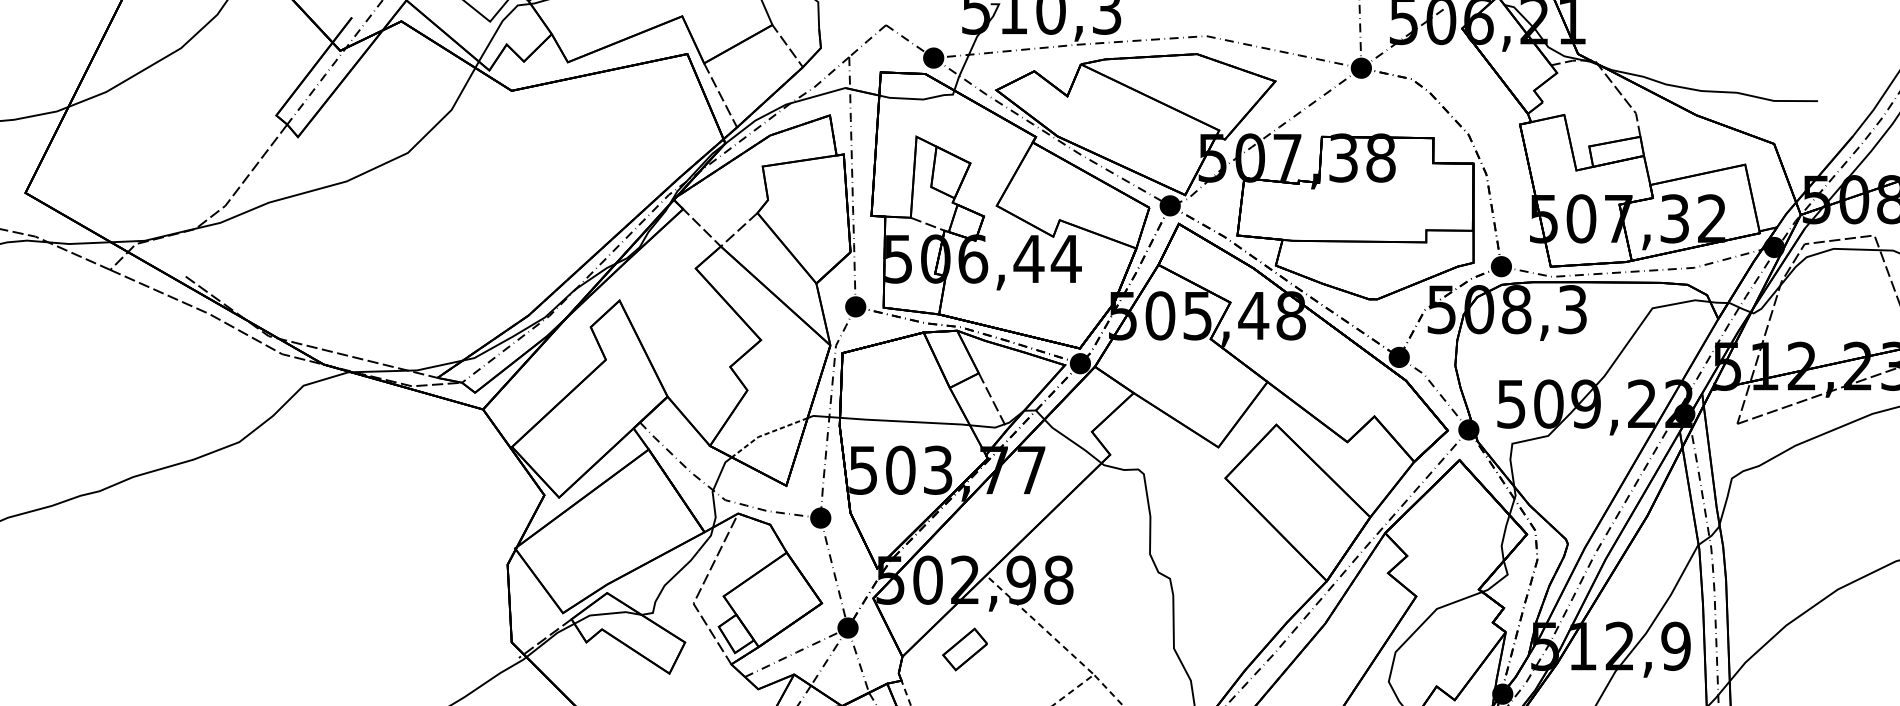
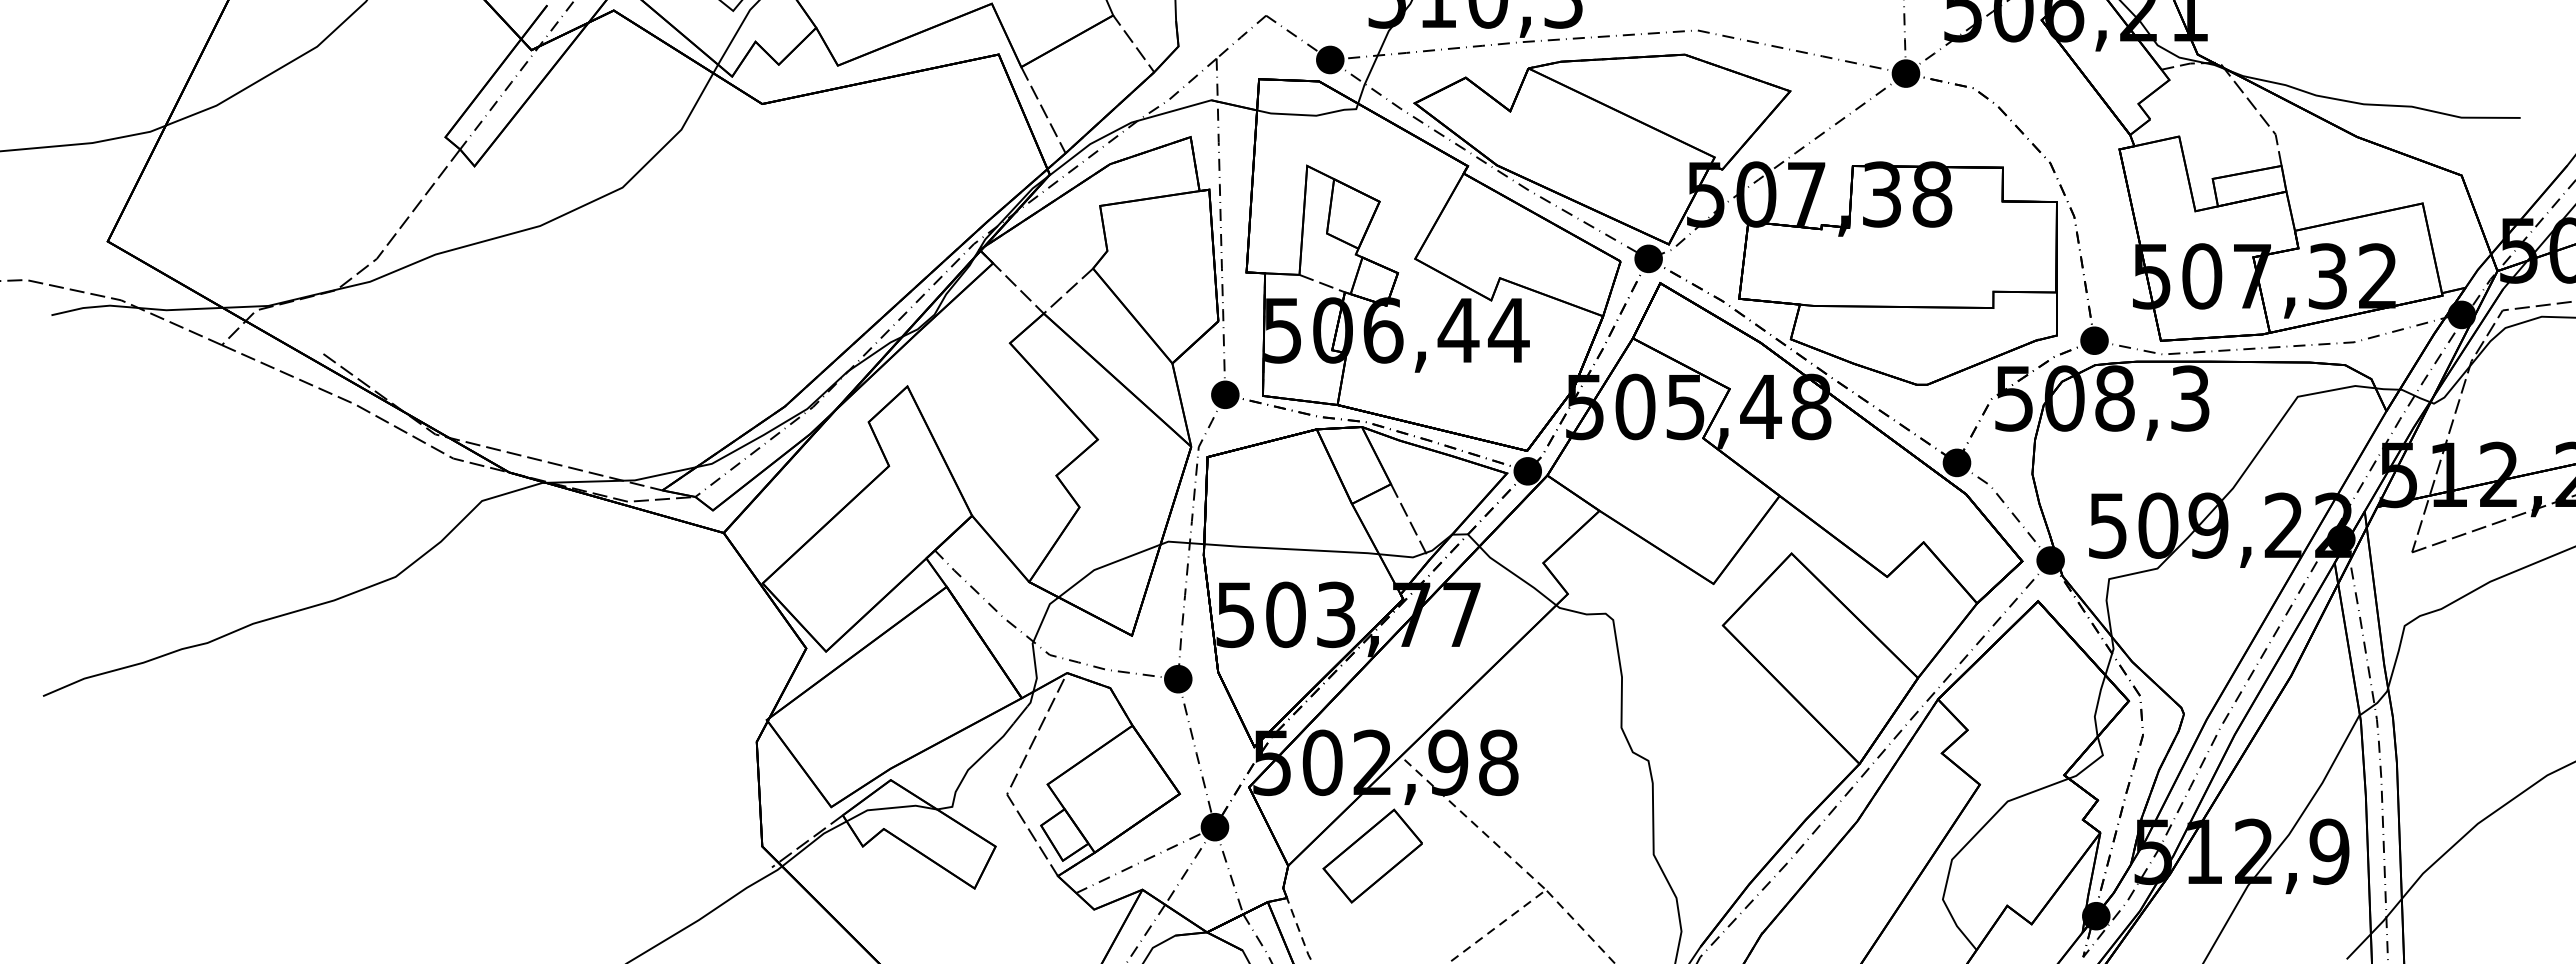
line: (767, 433) -> (1106, 565), dashed -> solid
part: (965, 649) -> (1372, 855), size x1.67

